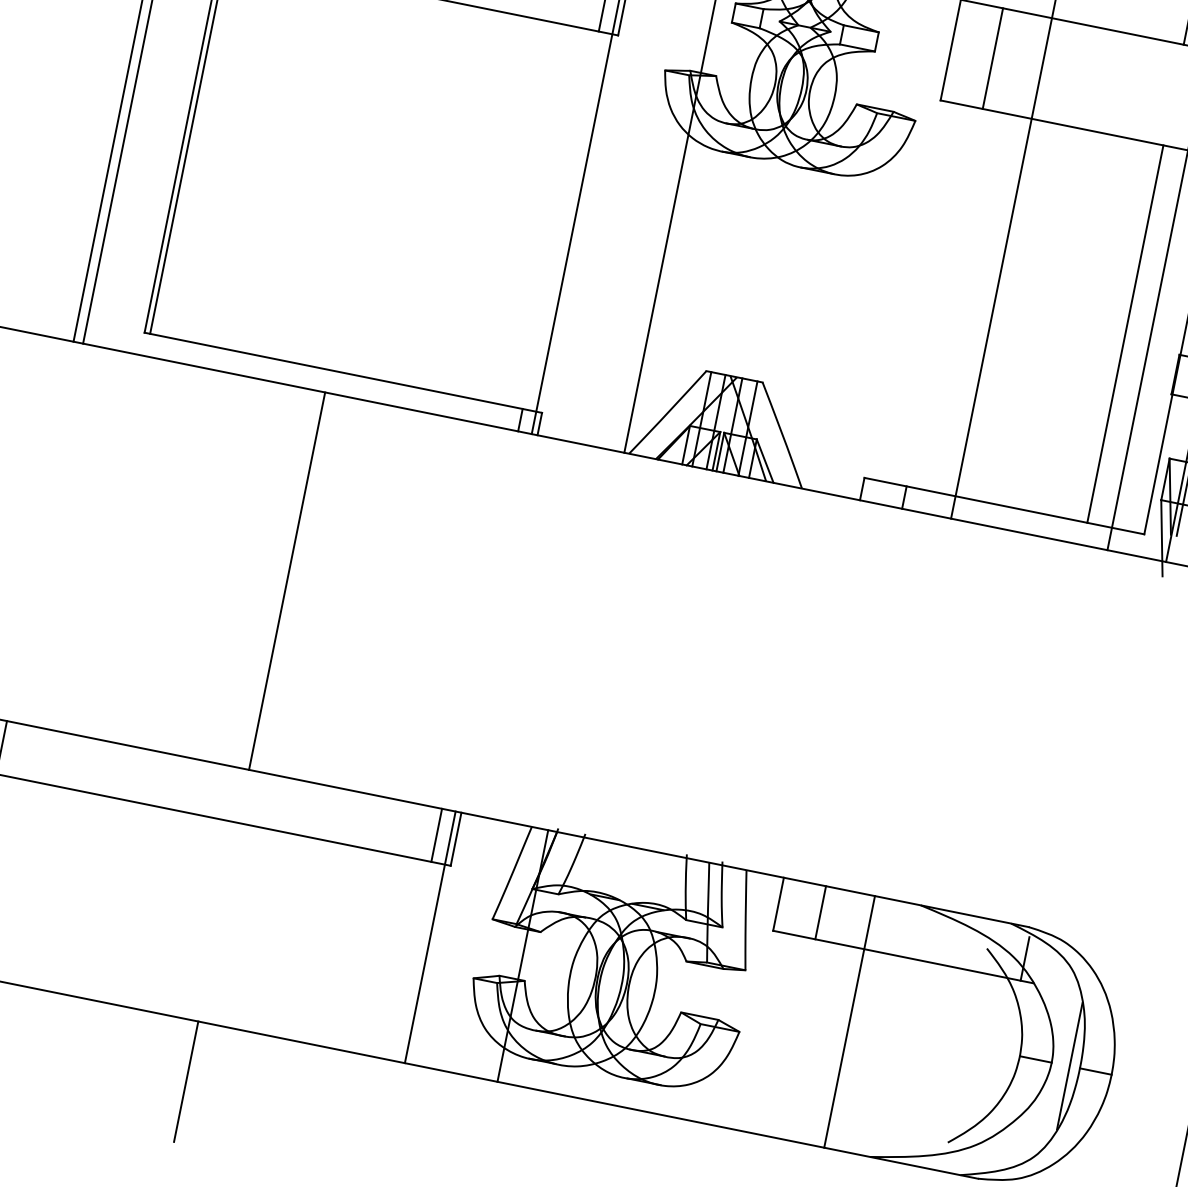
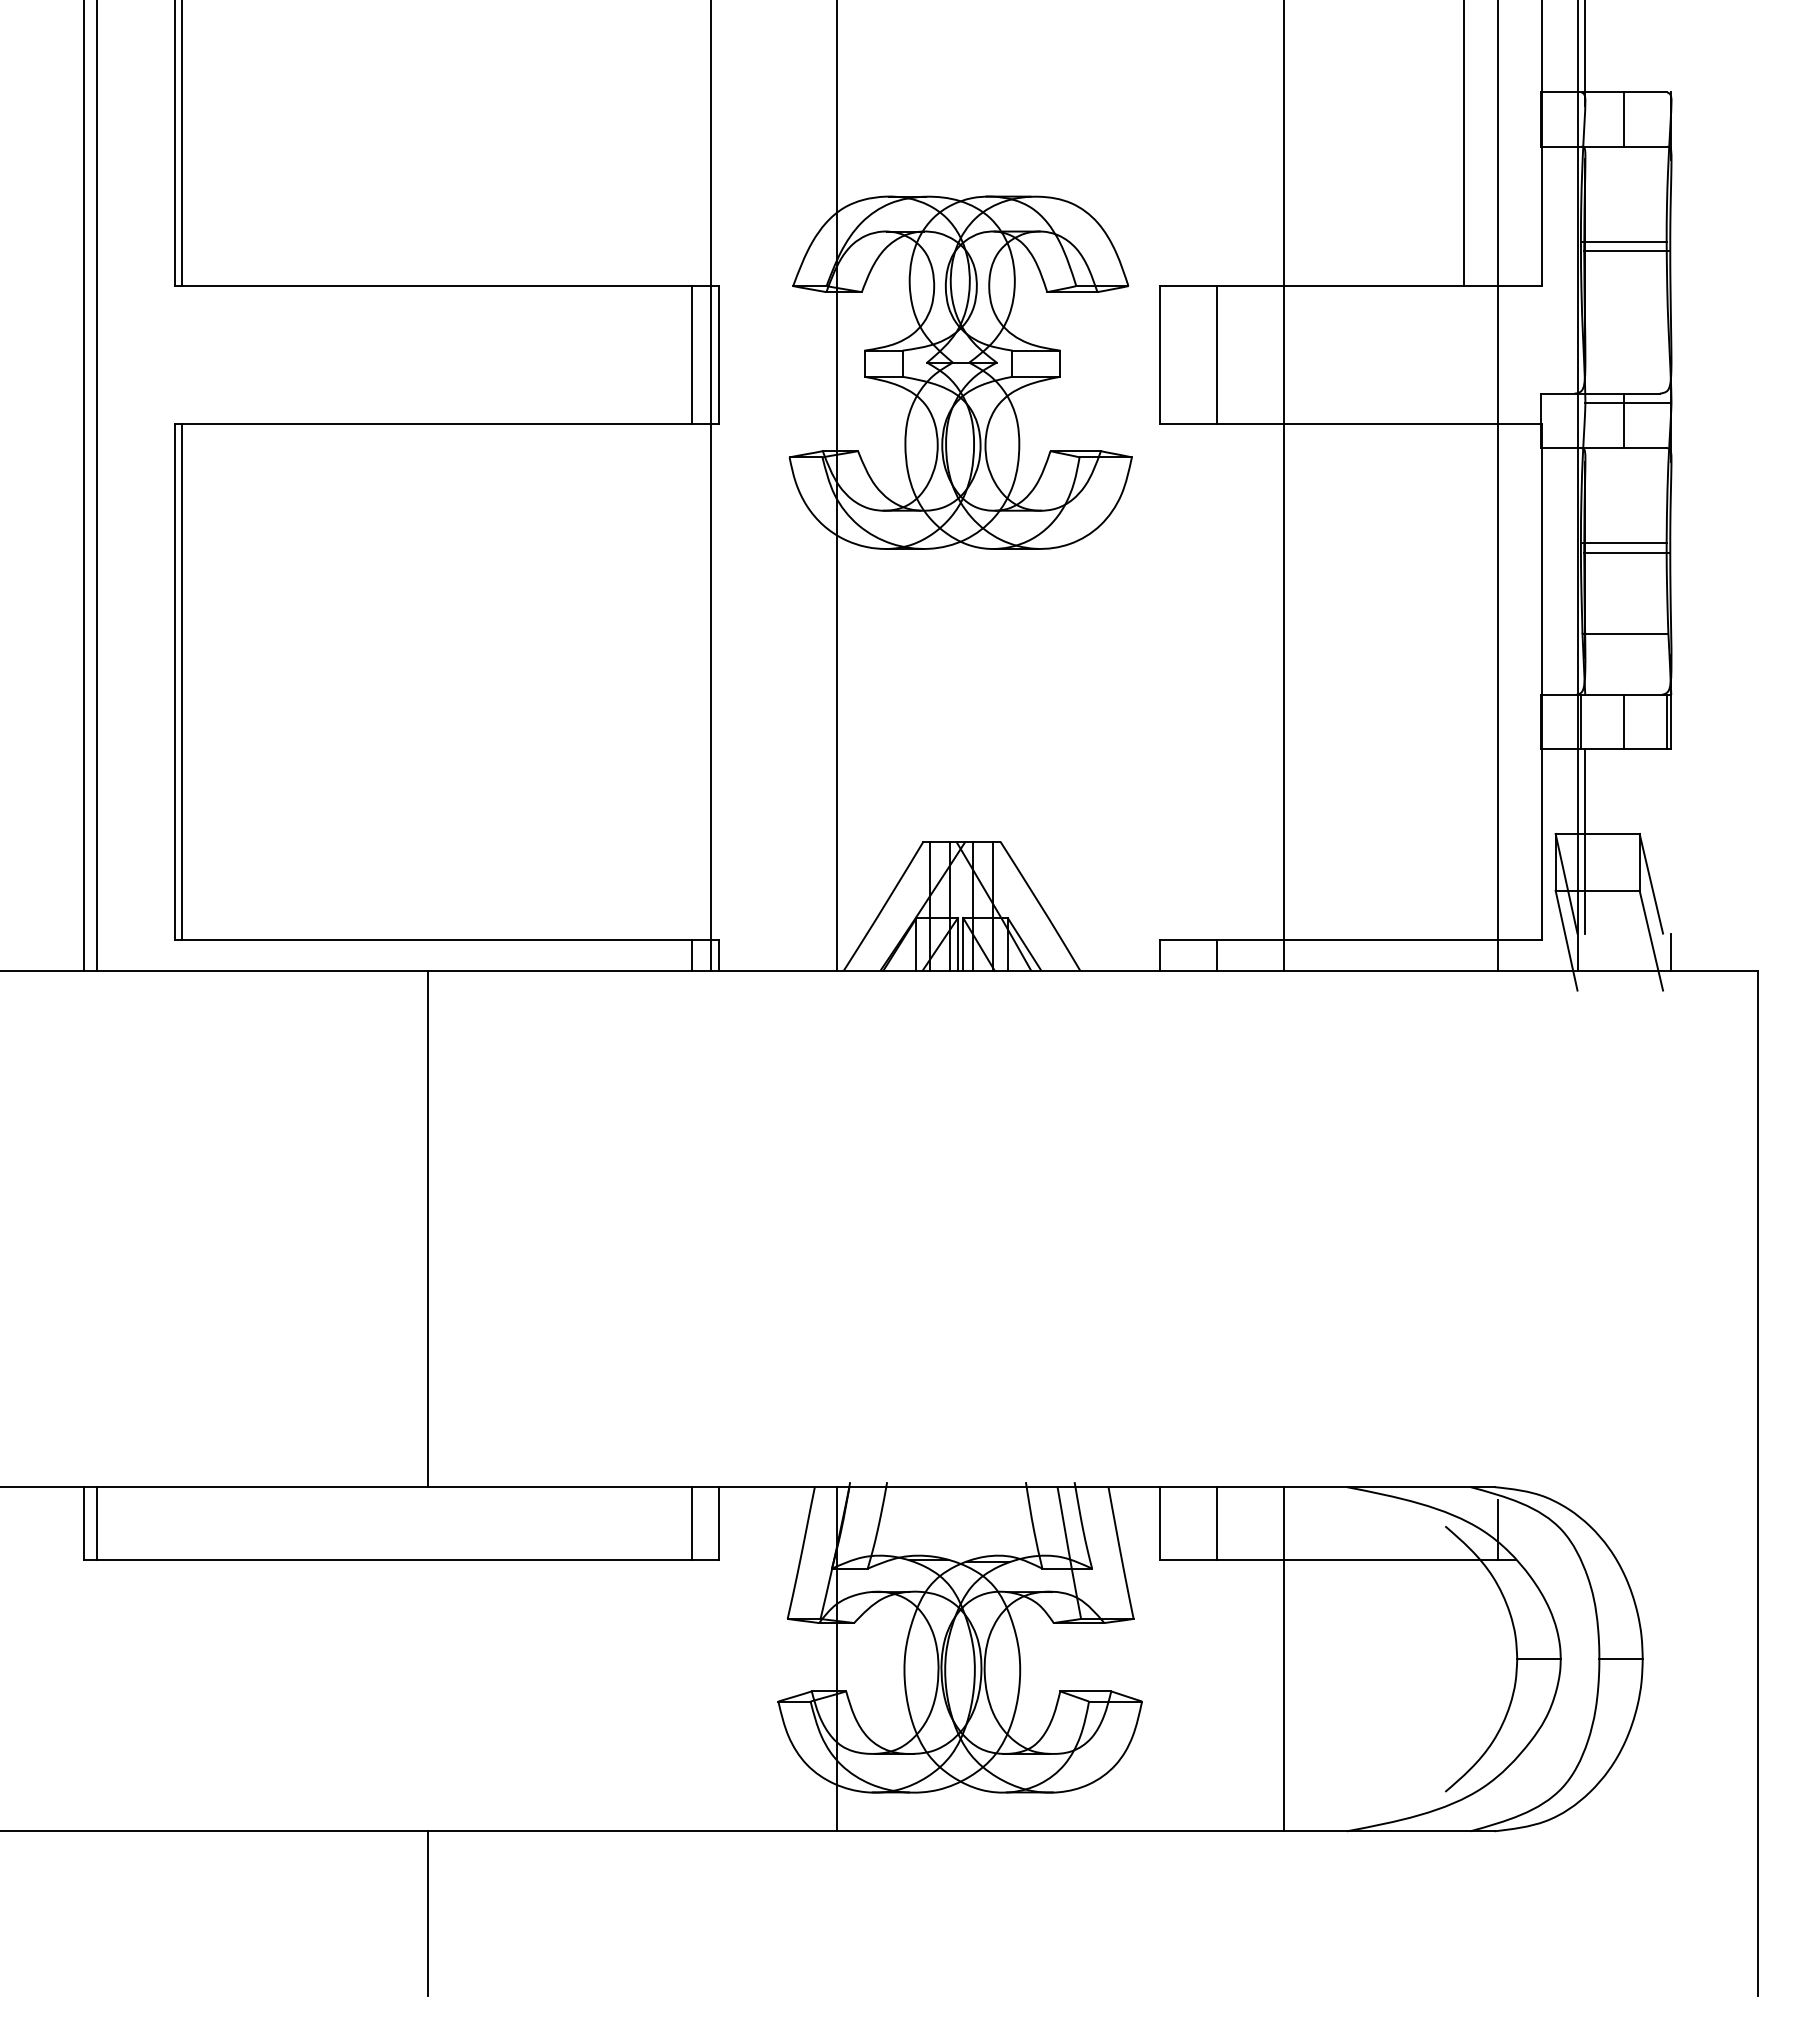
line: (1125, 333) -> (1464, 681), removed
line: (430, 937) -> (710, 1659), removed
line: (1069, 1065) -> (1585, 1658), removed

